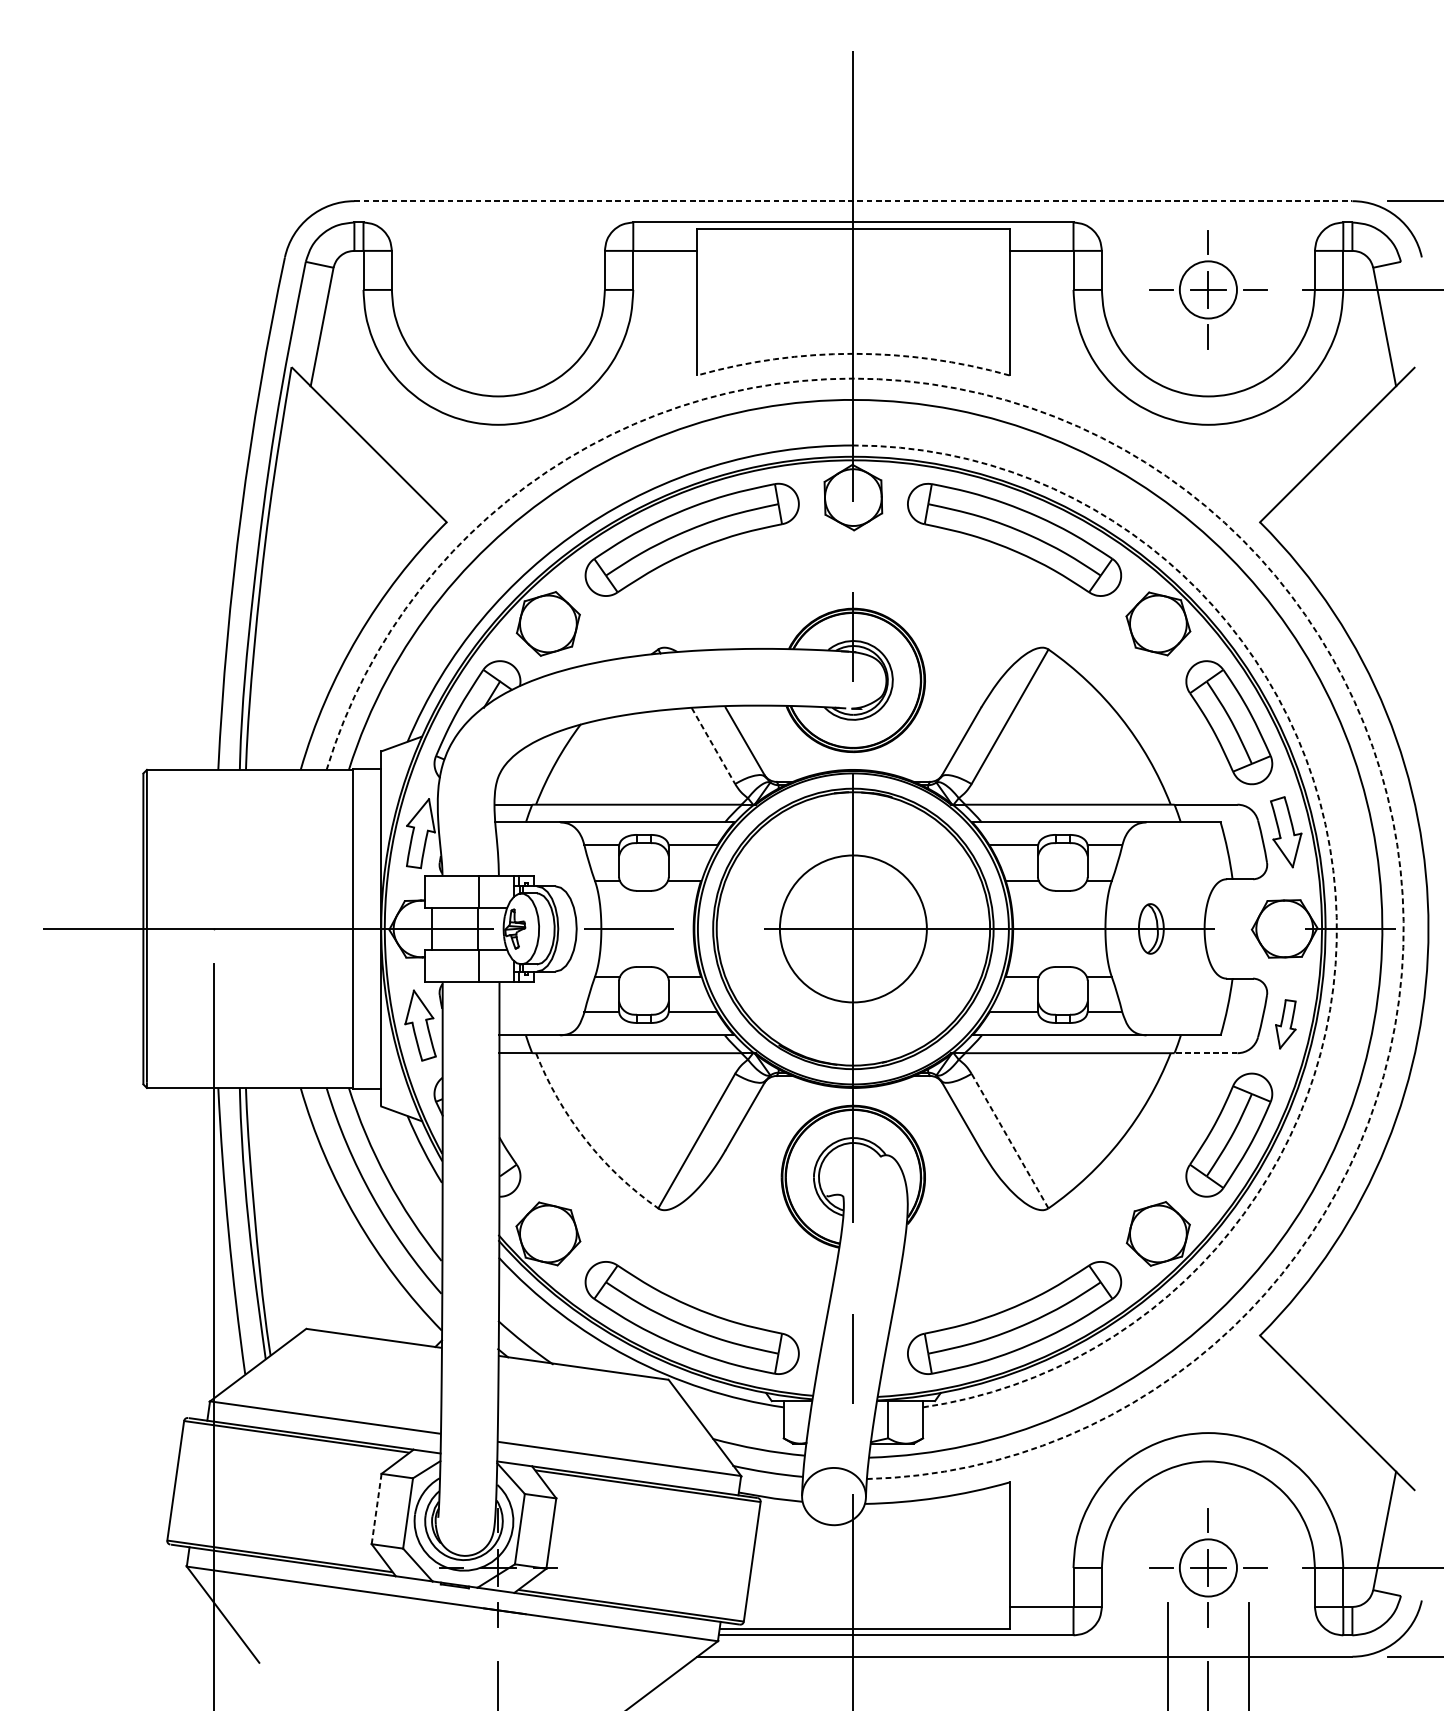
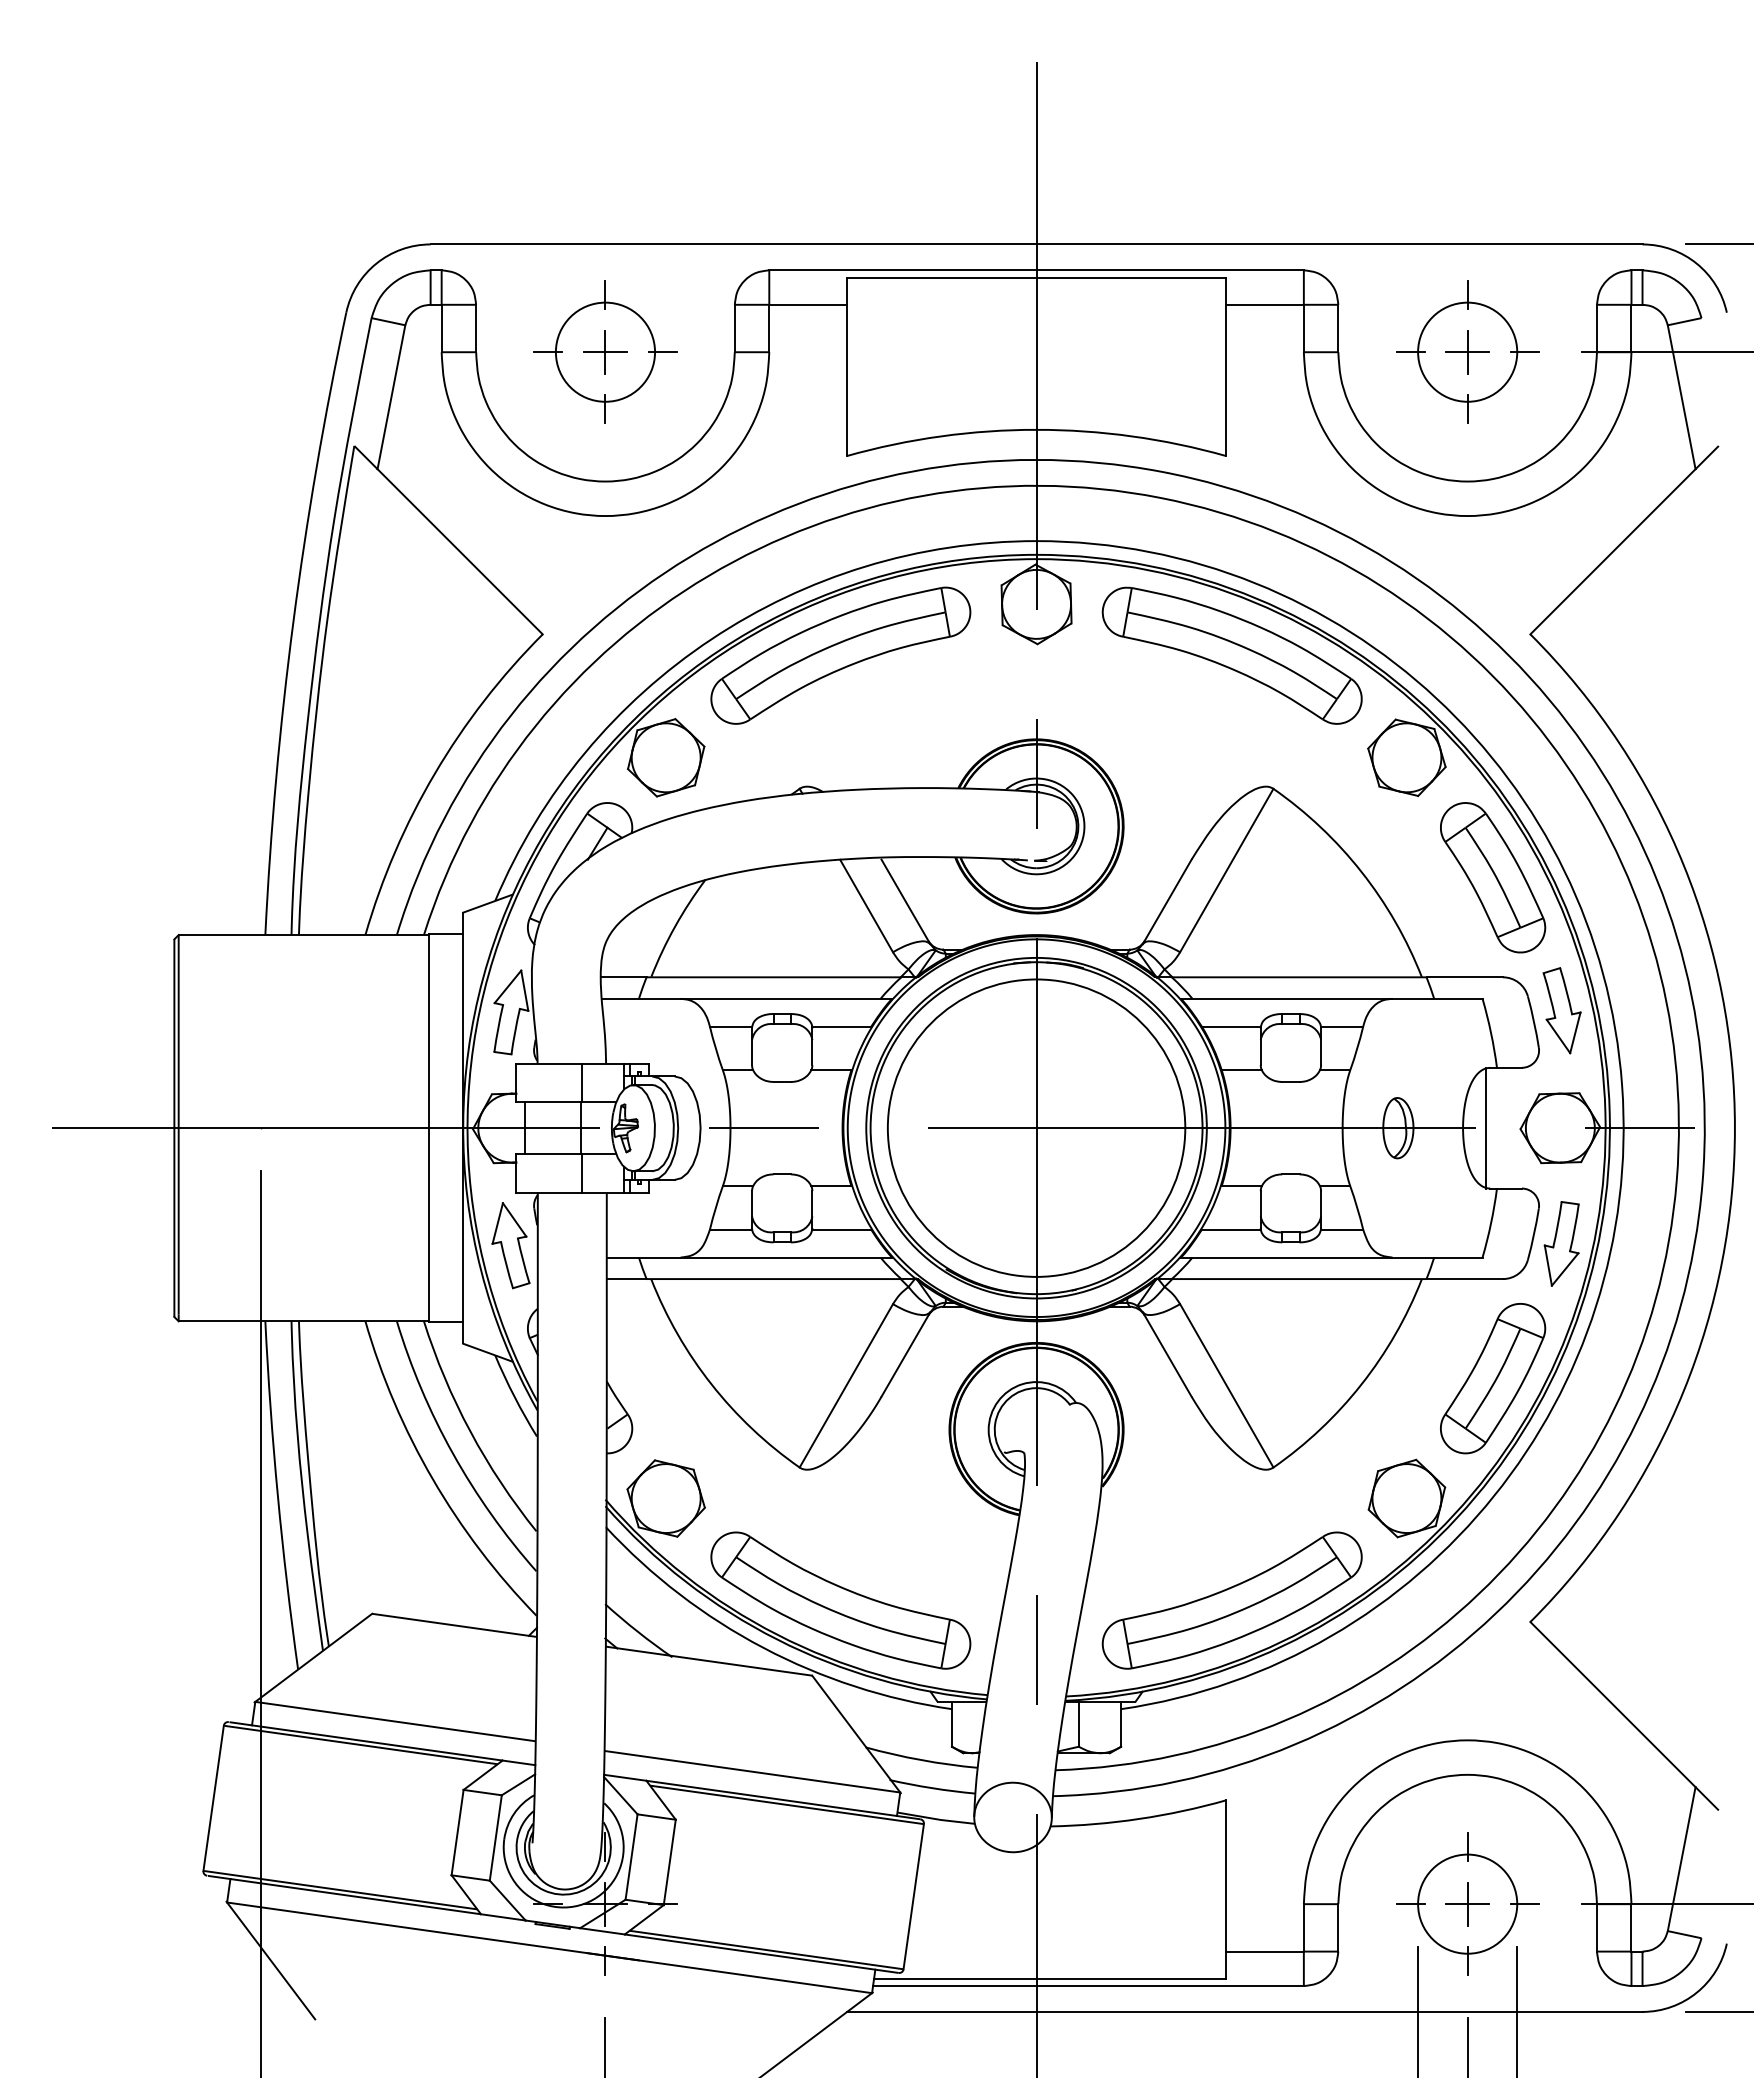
line: (853, 201) -> (1036, 244), dashed -> solid
part: (498, 289) -> (605, 351), added
circle: (1208, 289) -> (1467, 351), size x1.43
arc: (853, 353) -> (1036, 429), dashed -> solid
arc: (1291, 595) -> (1568, 723), dashed -> solid
line: (713, 746) -> (866, 906), dashed -> solid
arc: (1335, 893) -> (1622, 1085), dashed -> solid
circle: (853, 928) -> (1036, 1127), size x1.67
line: (1223, 928) -> (1486, 1127), added
part: (1285, 1023) -> (1561, 1243), size x1.43
line: (1205, 1053) -> (1464, 1279), dashed -> solid
arc: (585, 1140) -> (711, 1384), dashed -> solid
line: (1009, 1140) -> (1226, 1385), dashed -> solid
line: (376, 1508) -> (457, 1832), dashed -> solid
circle: (1208, 1567) -> (1467, 1903), size x1.43

